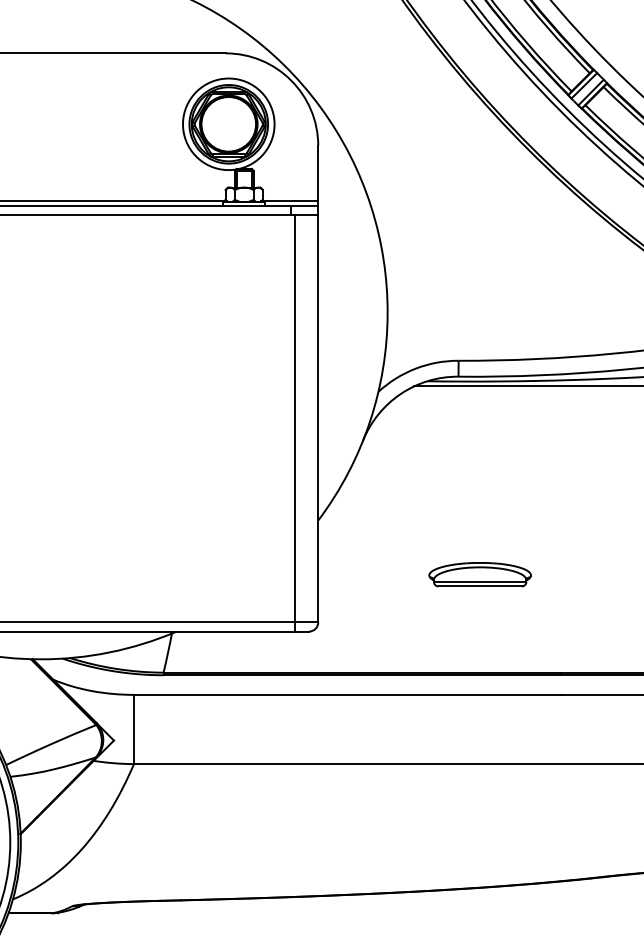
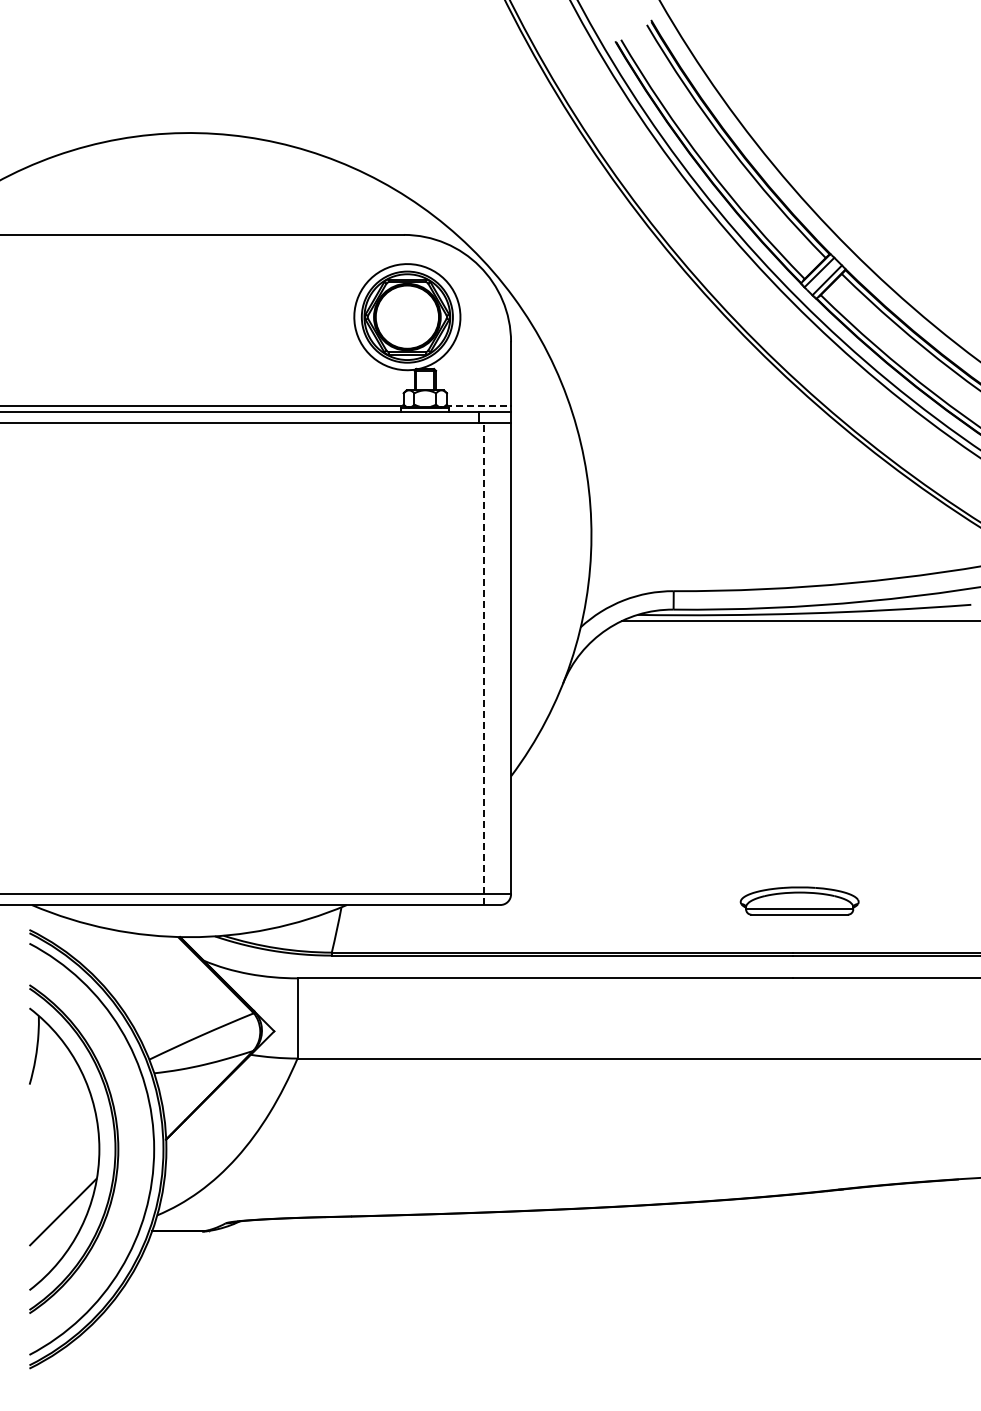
line: (290, 201) -> (478, 406), solid -> dashed
line: (295, 423) -> (484, 663), solid -> dashed
part: (479, 574) -> (799, 900), moved

